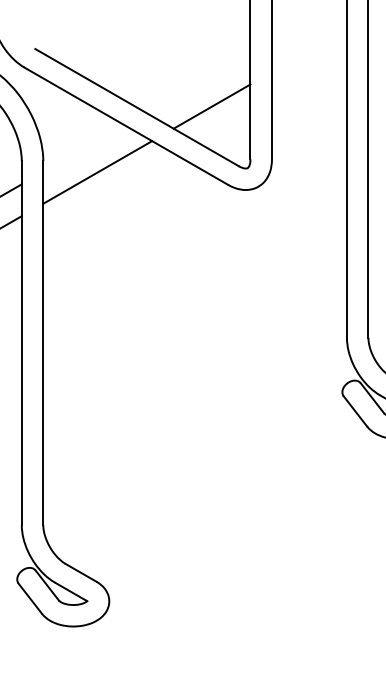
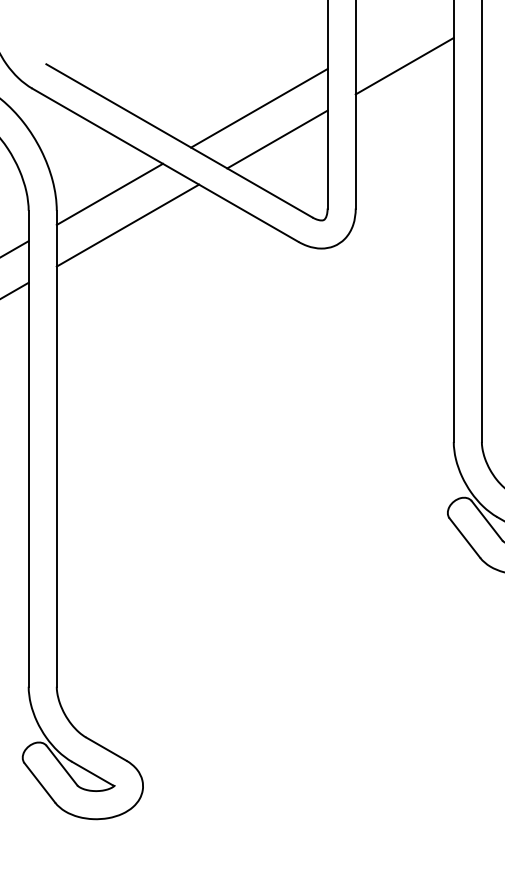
line: (308, 50) -> (403, 66), added
line: (198, 82) -> (259, 108), added
line: (83, 148) -> (109, 194), added

